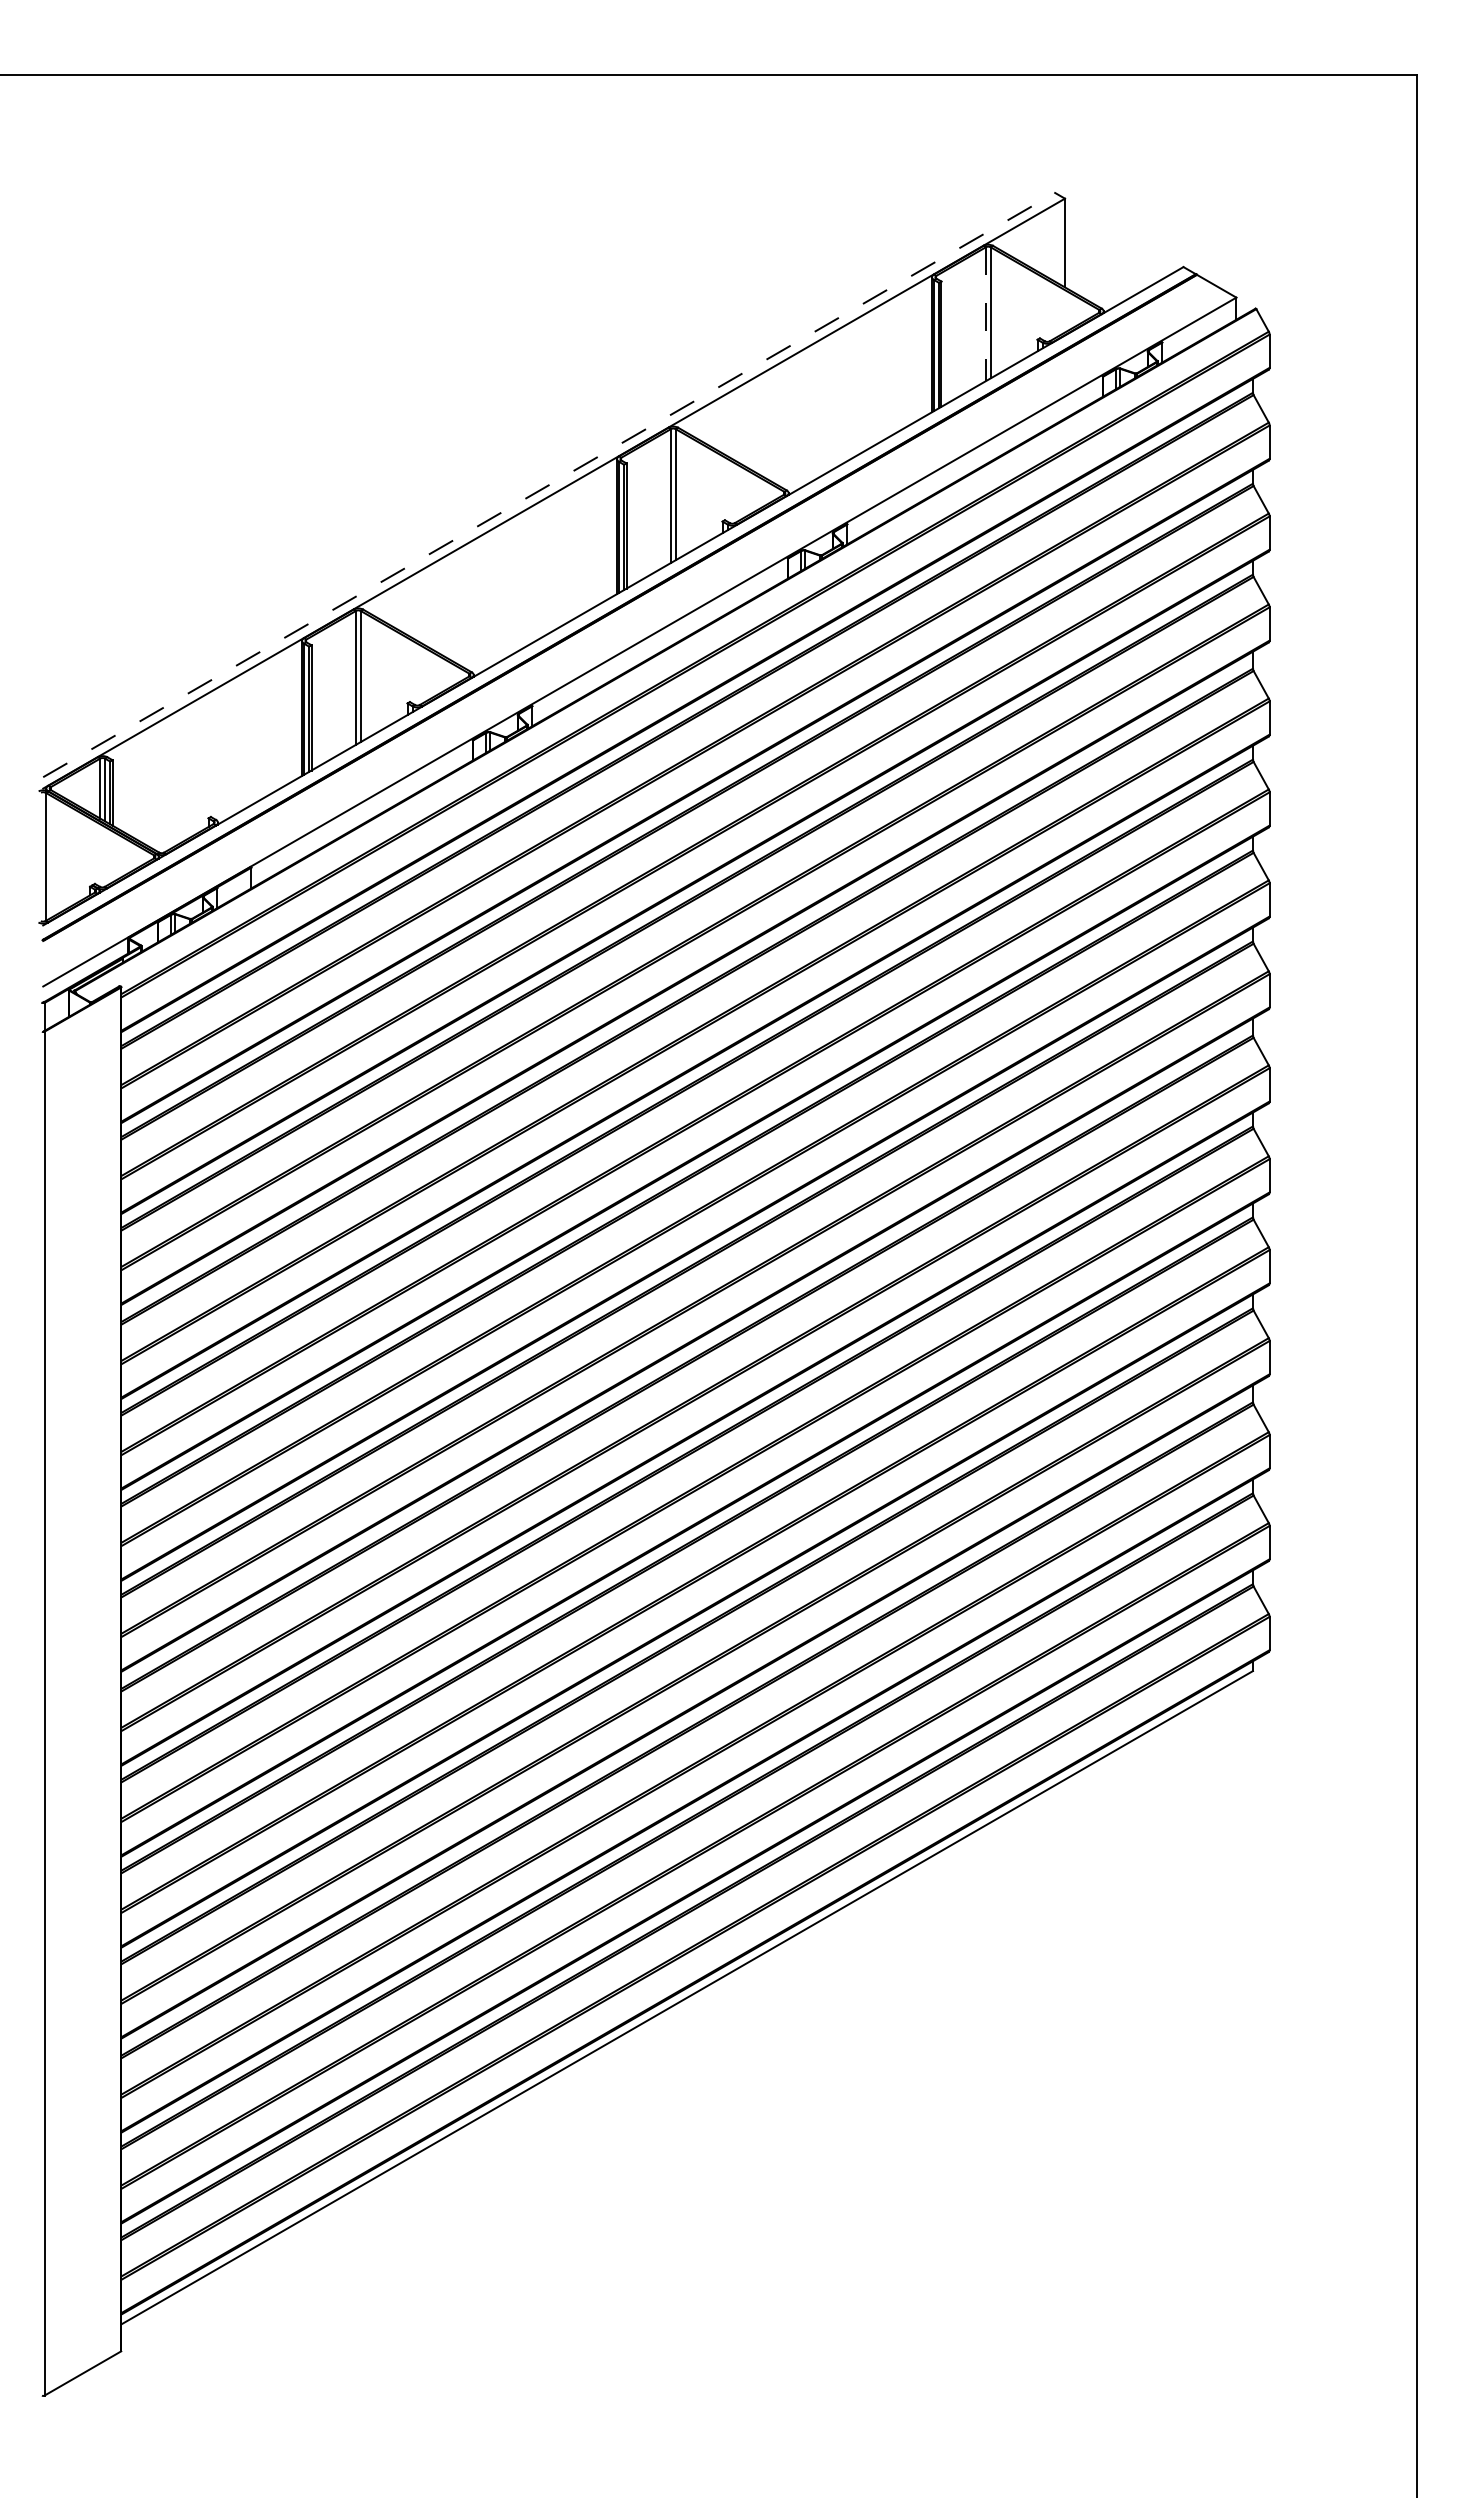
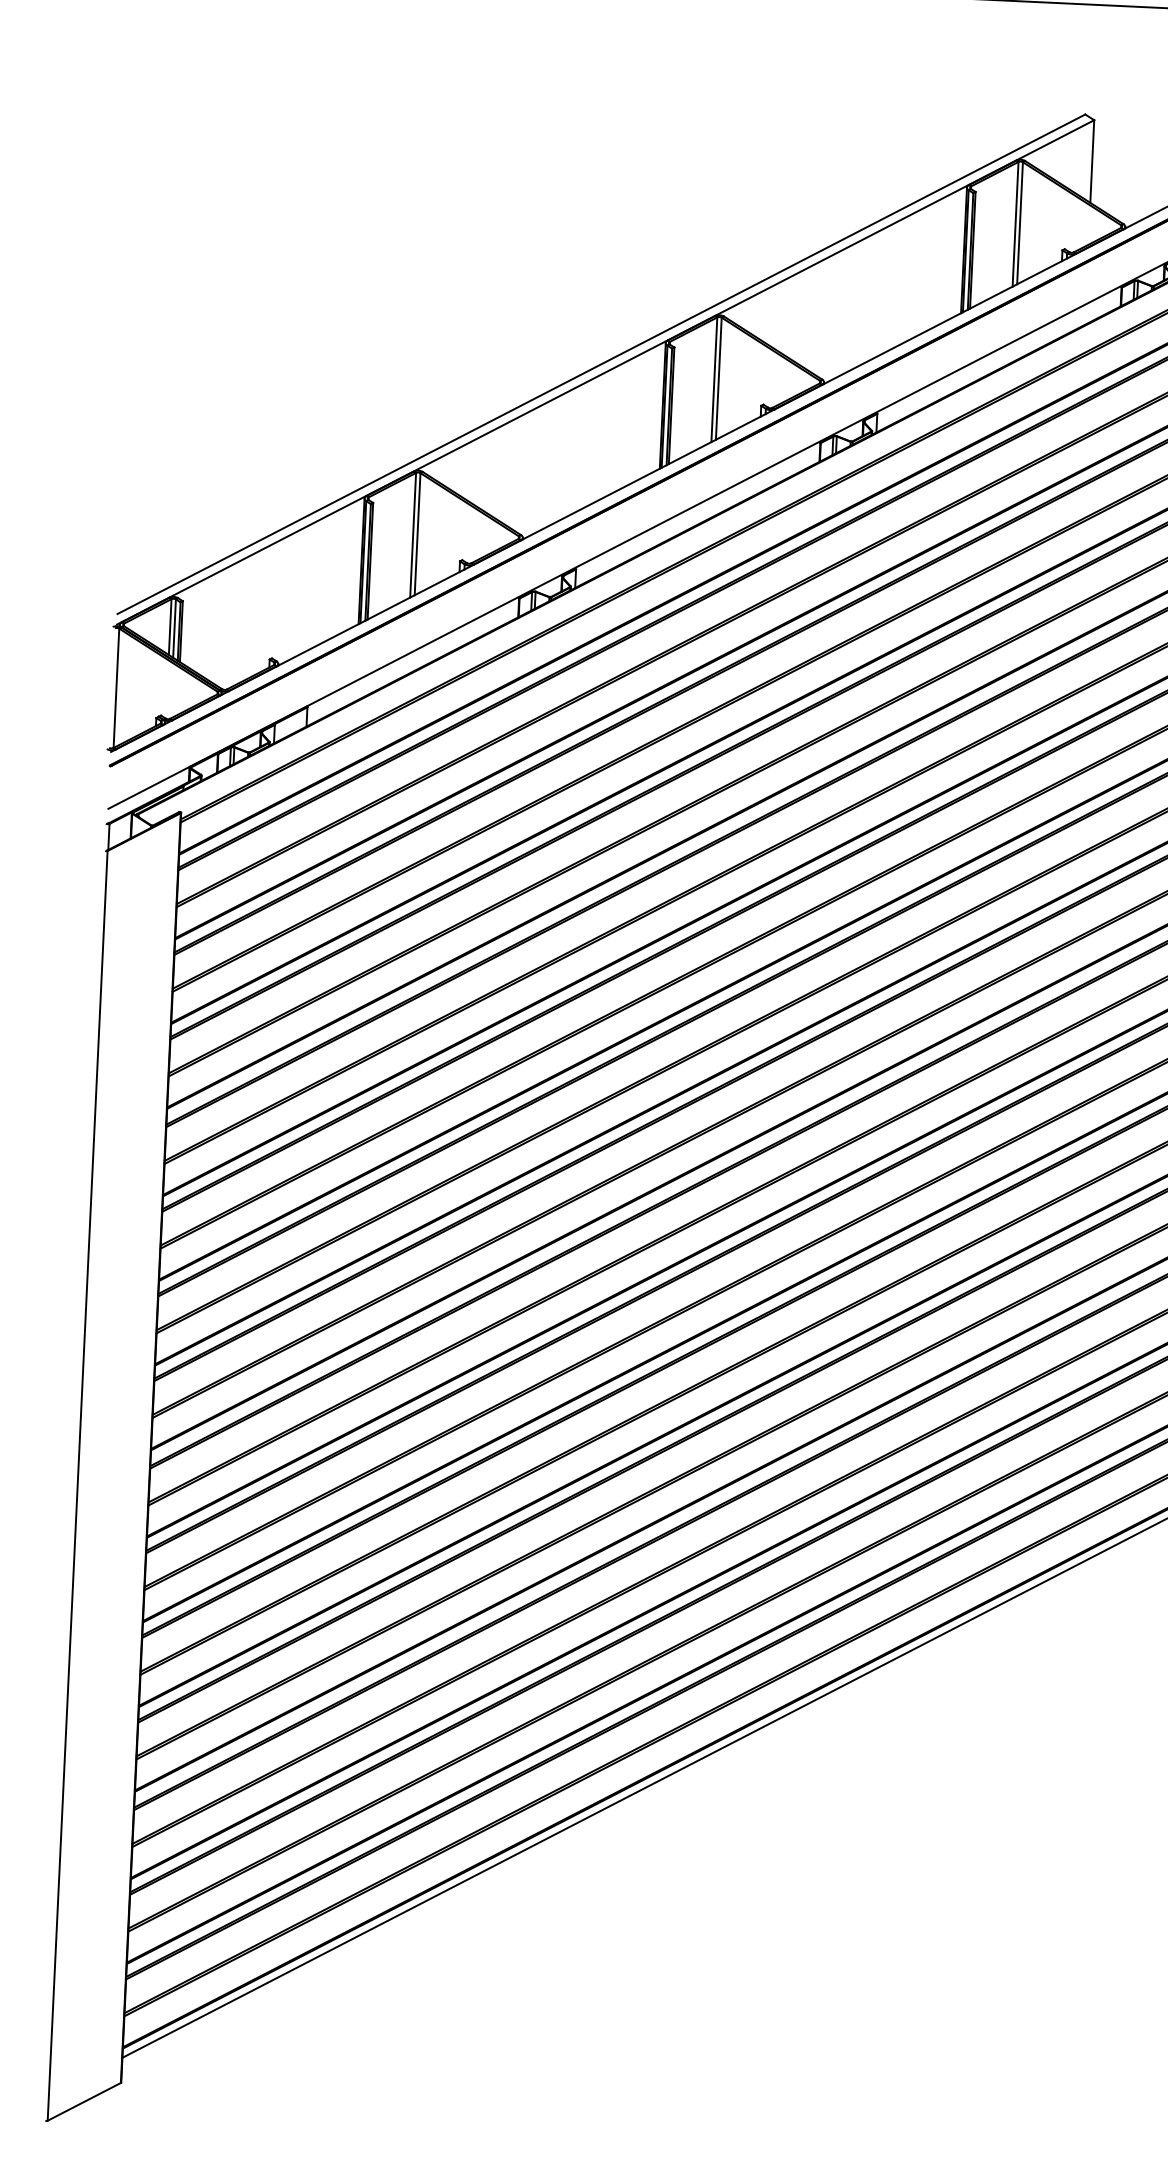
line: (985, 314) -> (1015, 224), dashed -> solid
line: (549, 484) -> (601, 363), dashed -> solid

